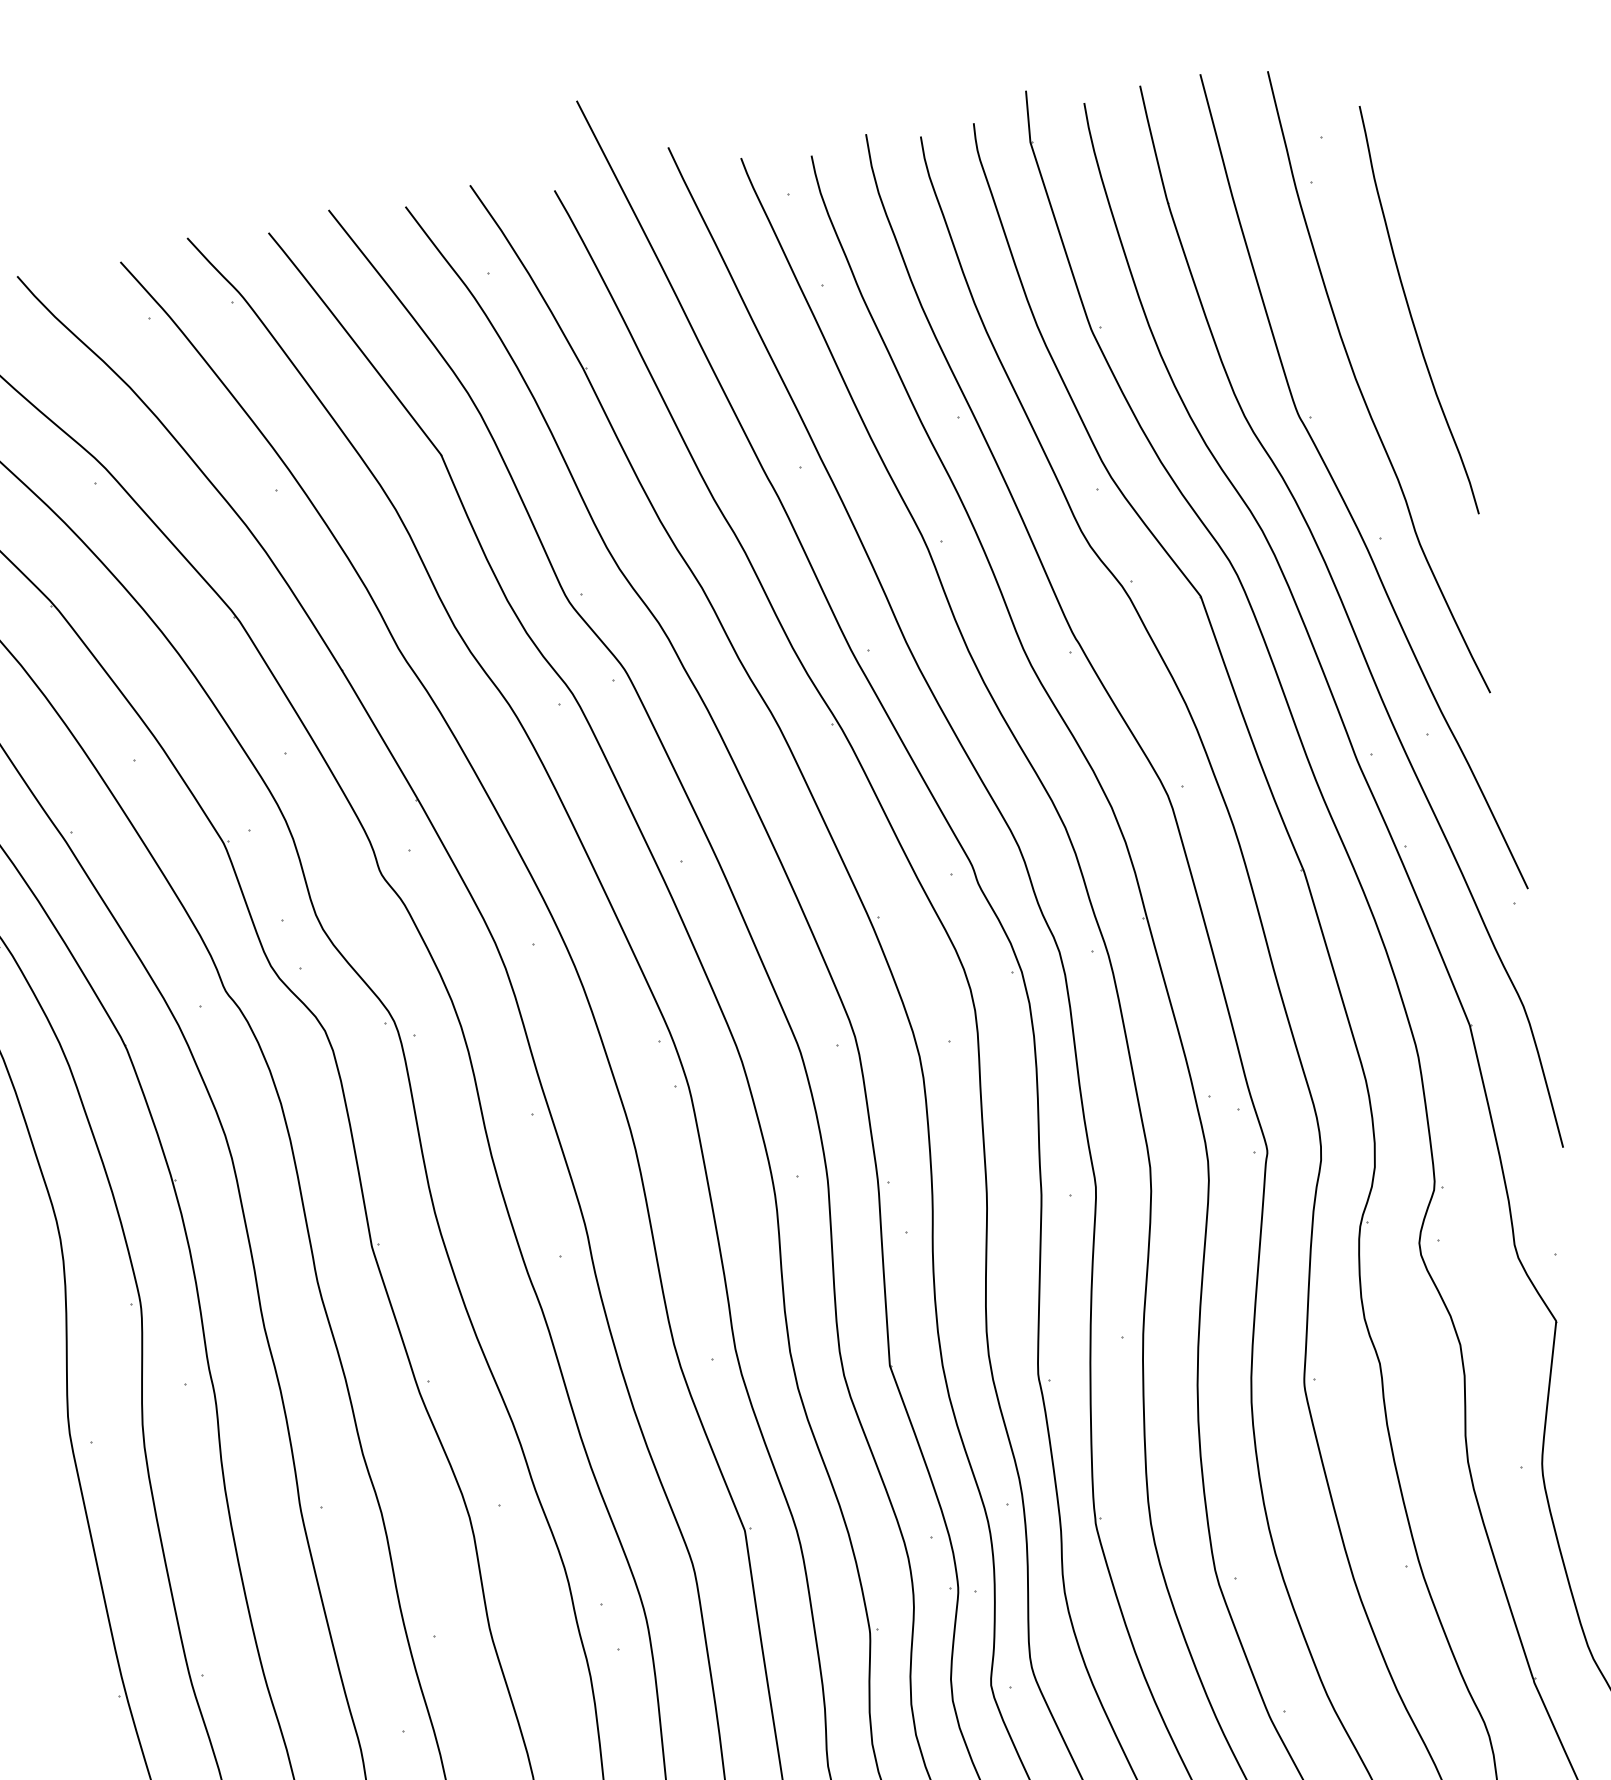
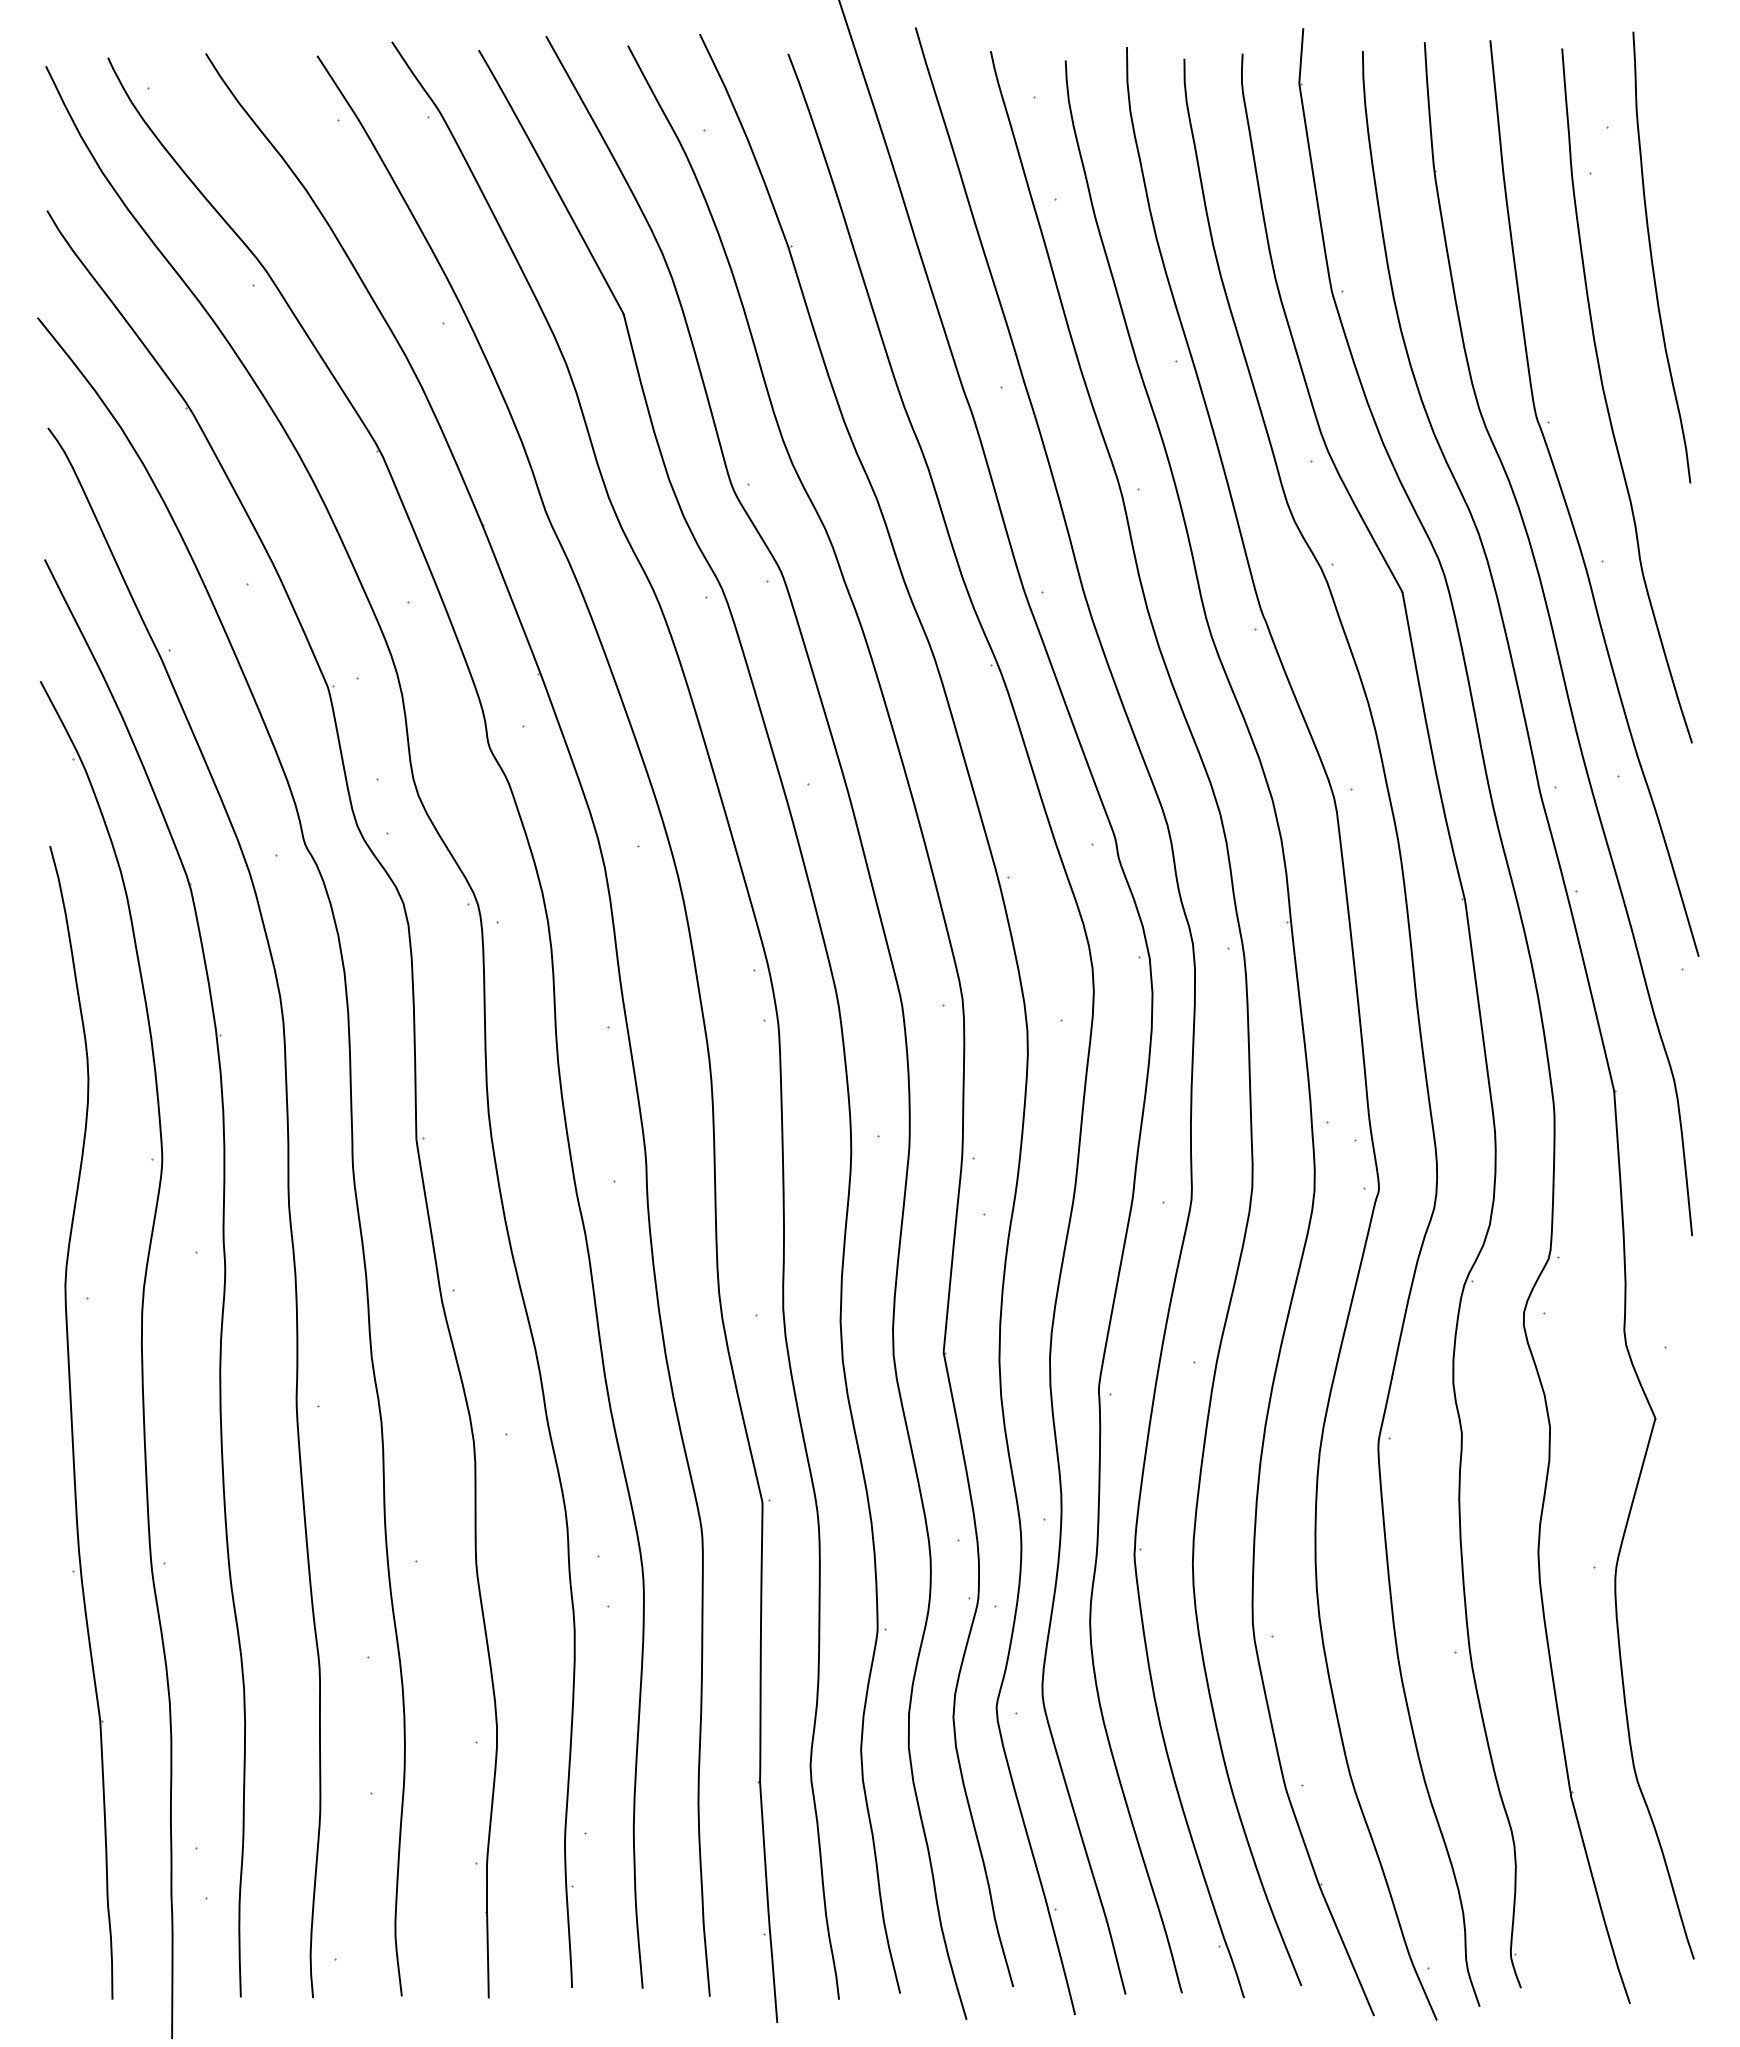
curve: (1410, 311) -> (1652, 257), moved

